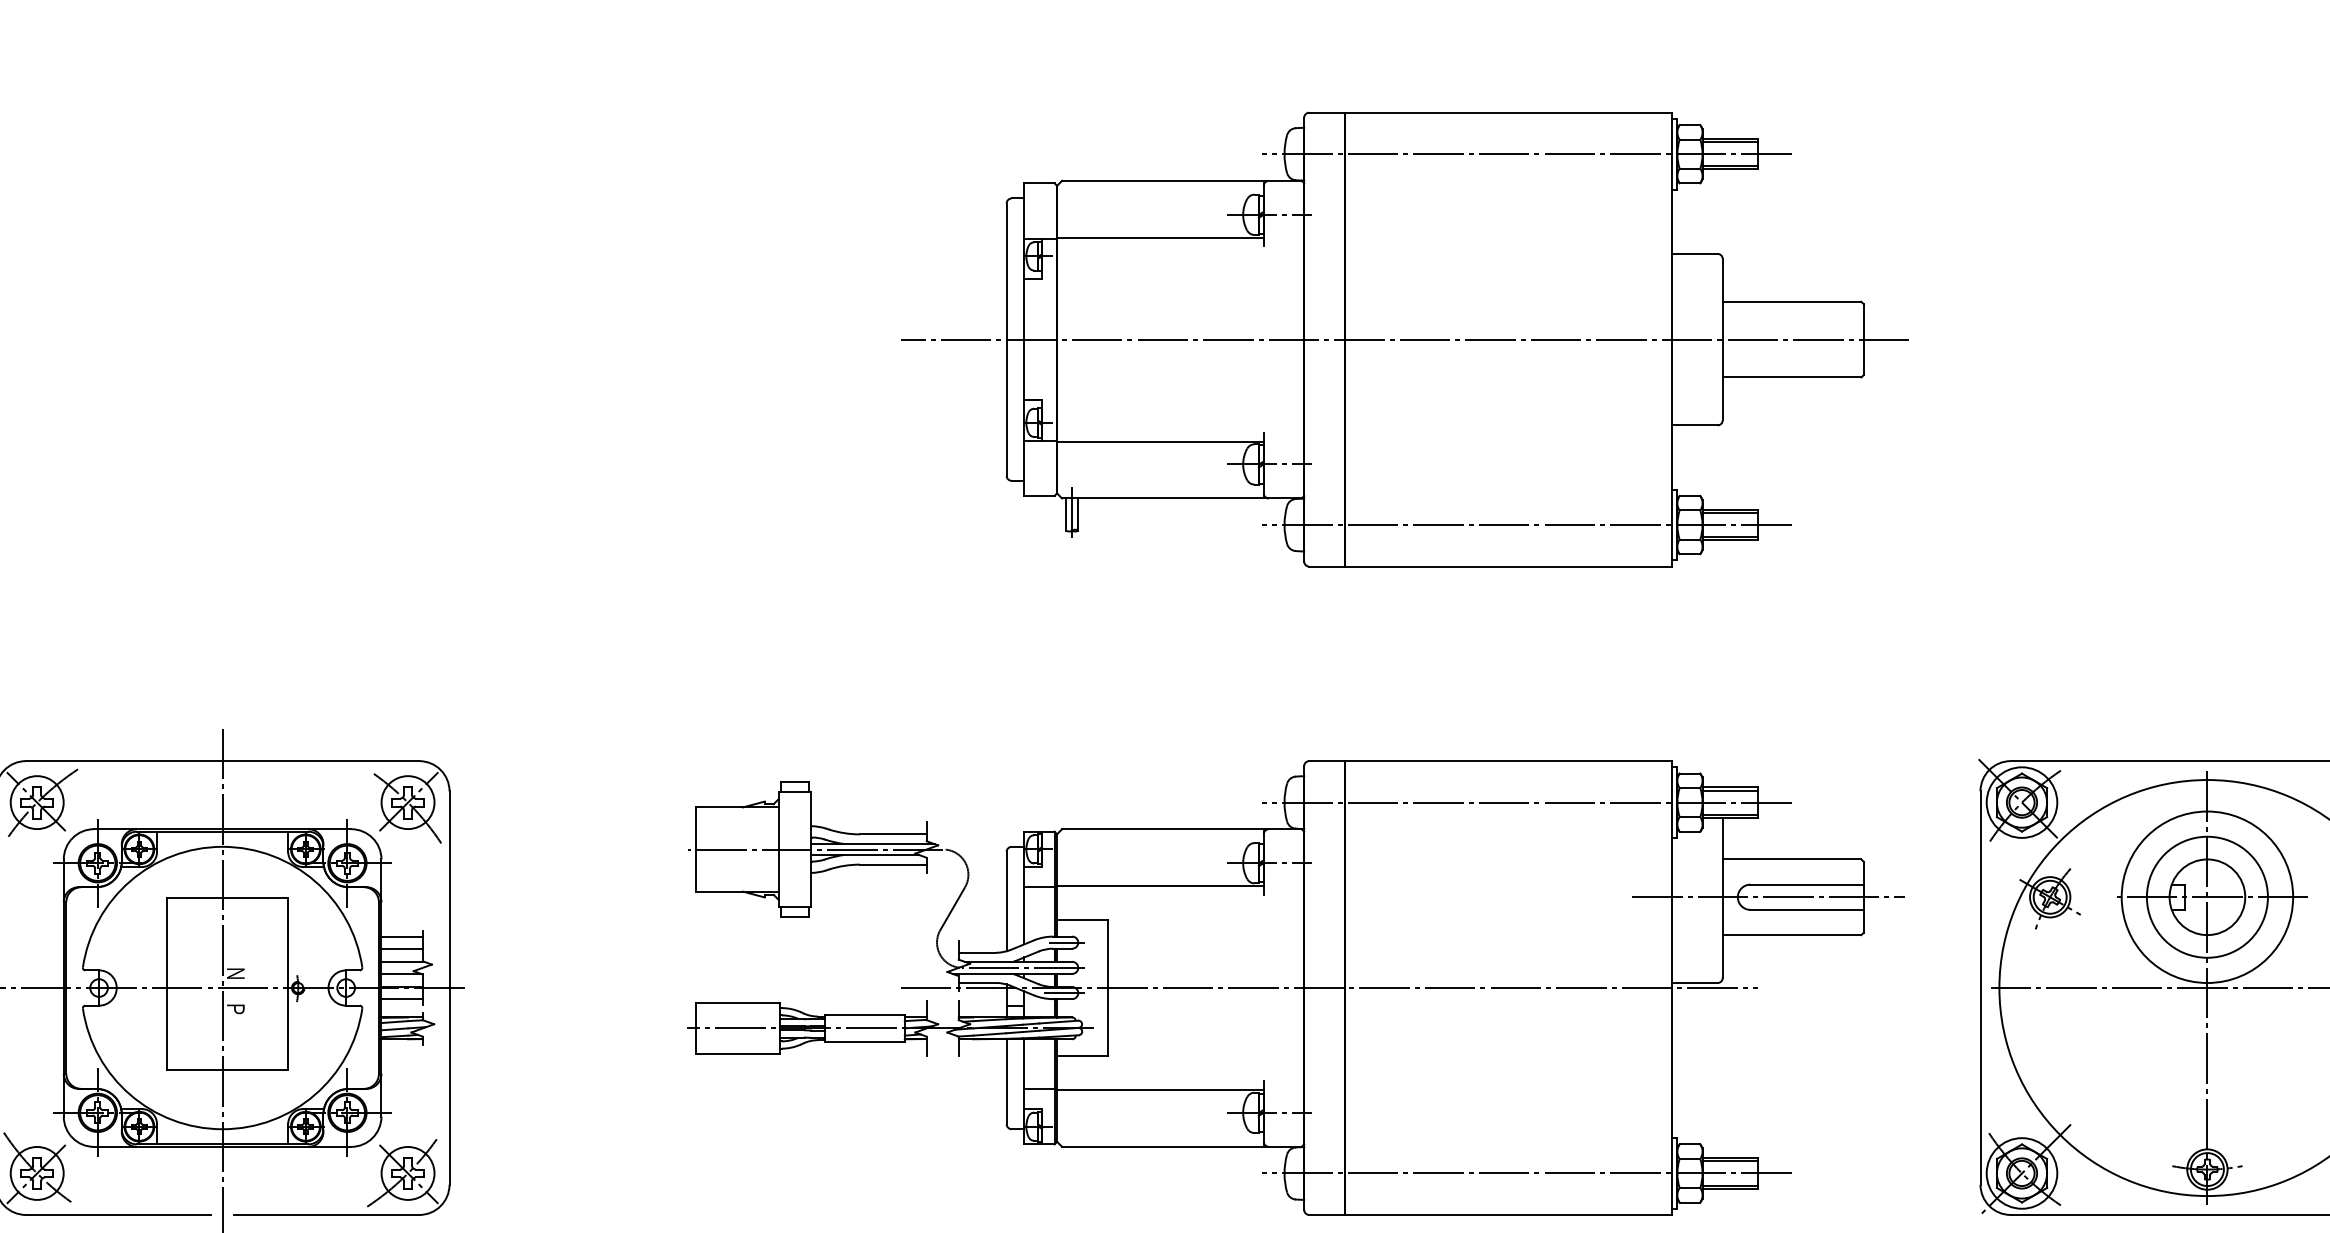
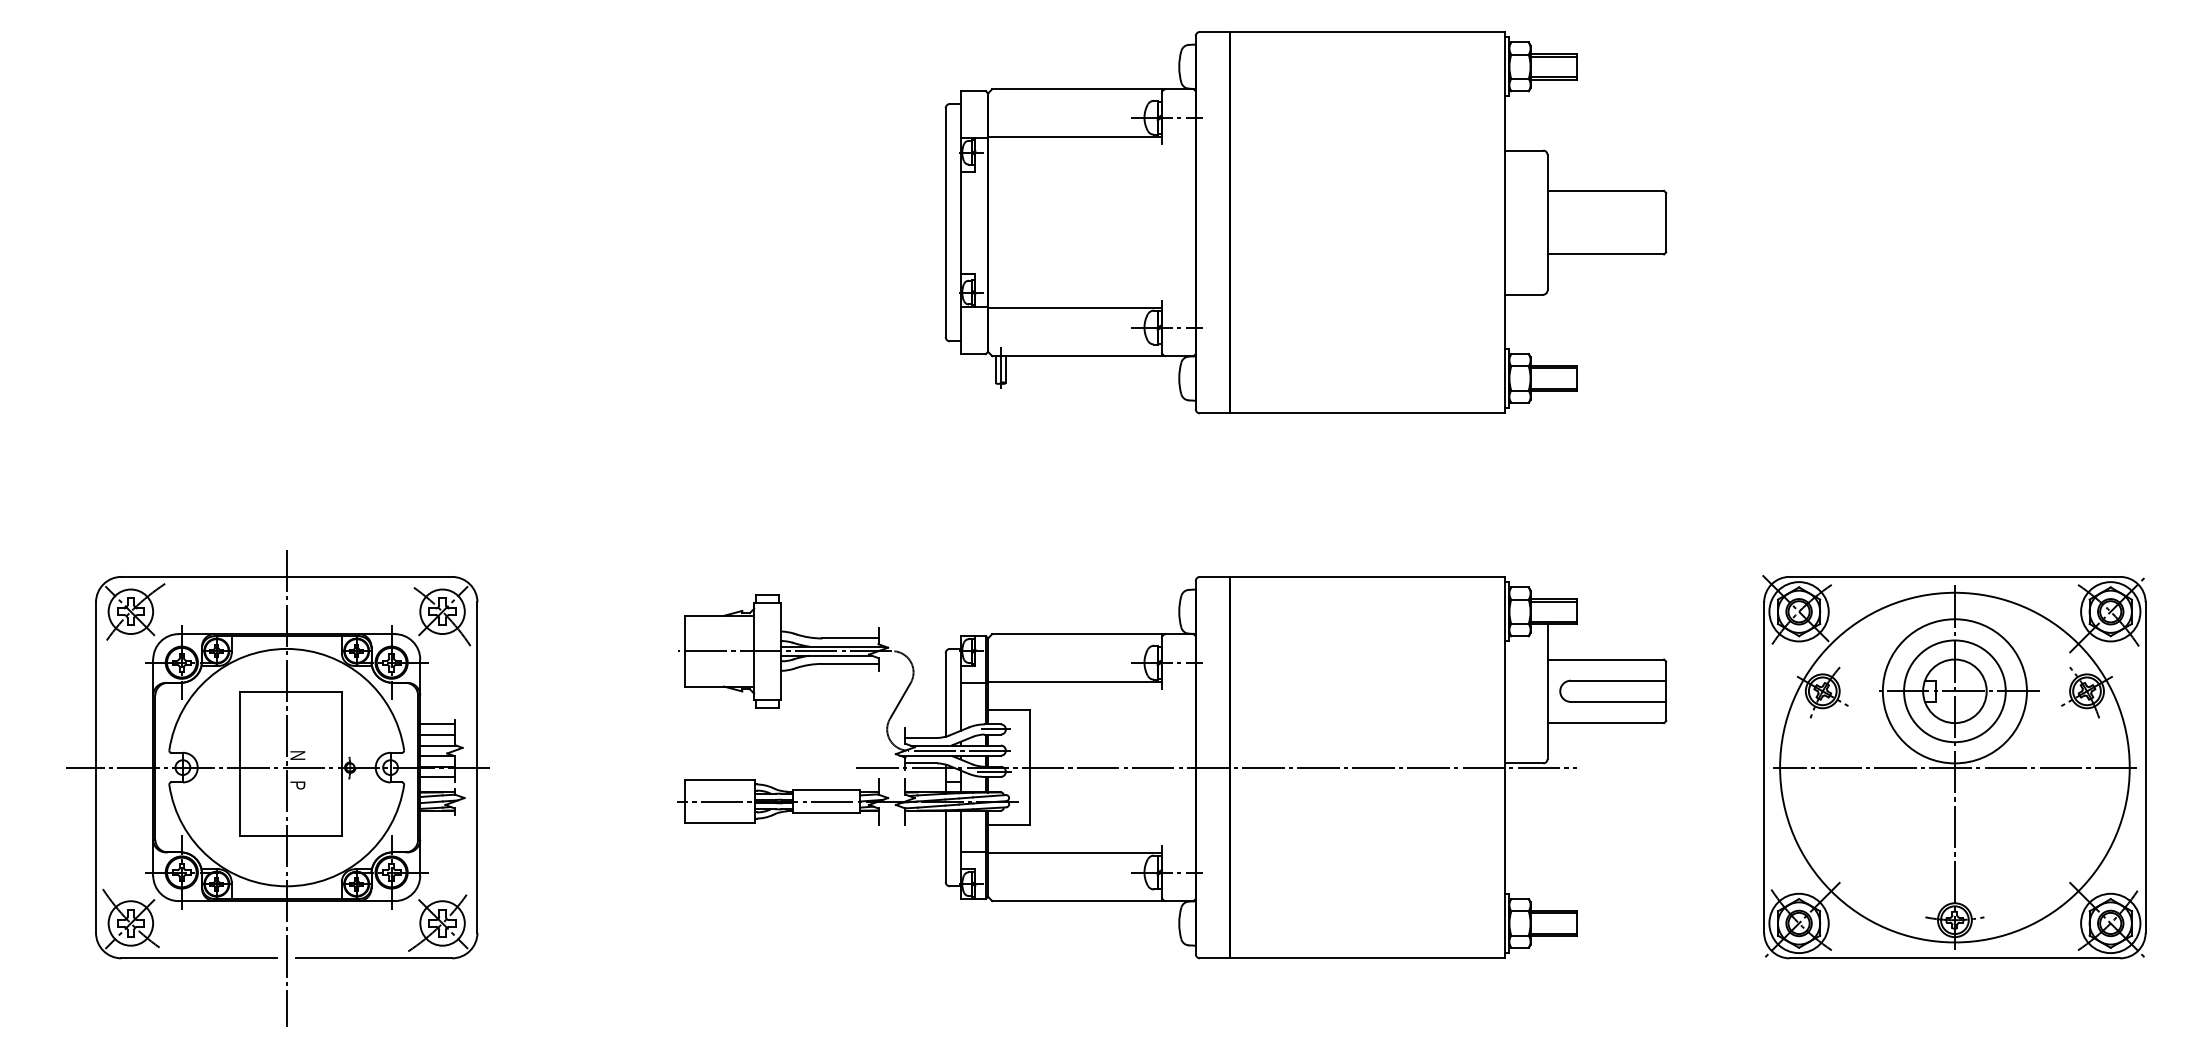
line: (1526, 153) -> (1382, 66), removed
line: (1405, 339) -> (1280, 222), removed
line: (1526, 525) -> (1382, 378), removed
line: (1526, 802) -> (1382, 611), removed
line: (1767, 897) -> (1585, 691), removed
line: (1526, 1173) -> (1382, 923), removed

